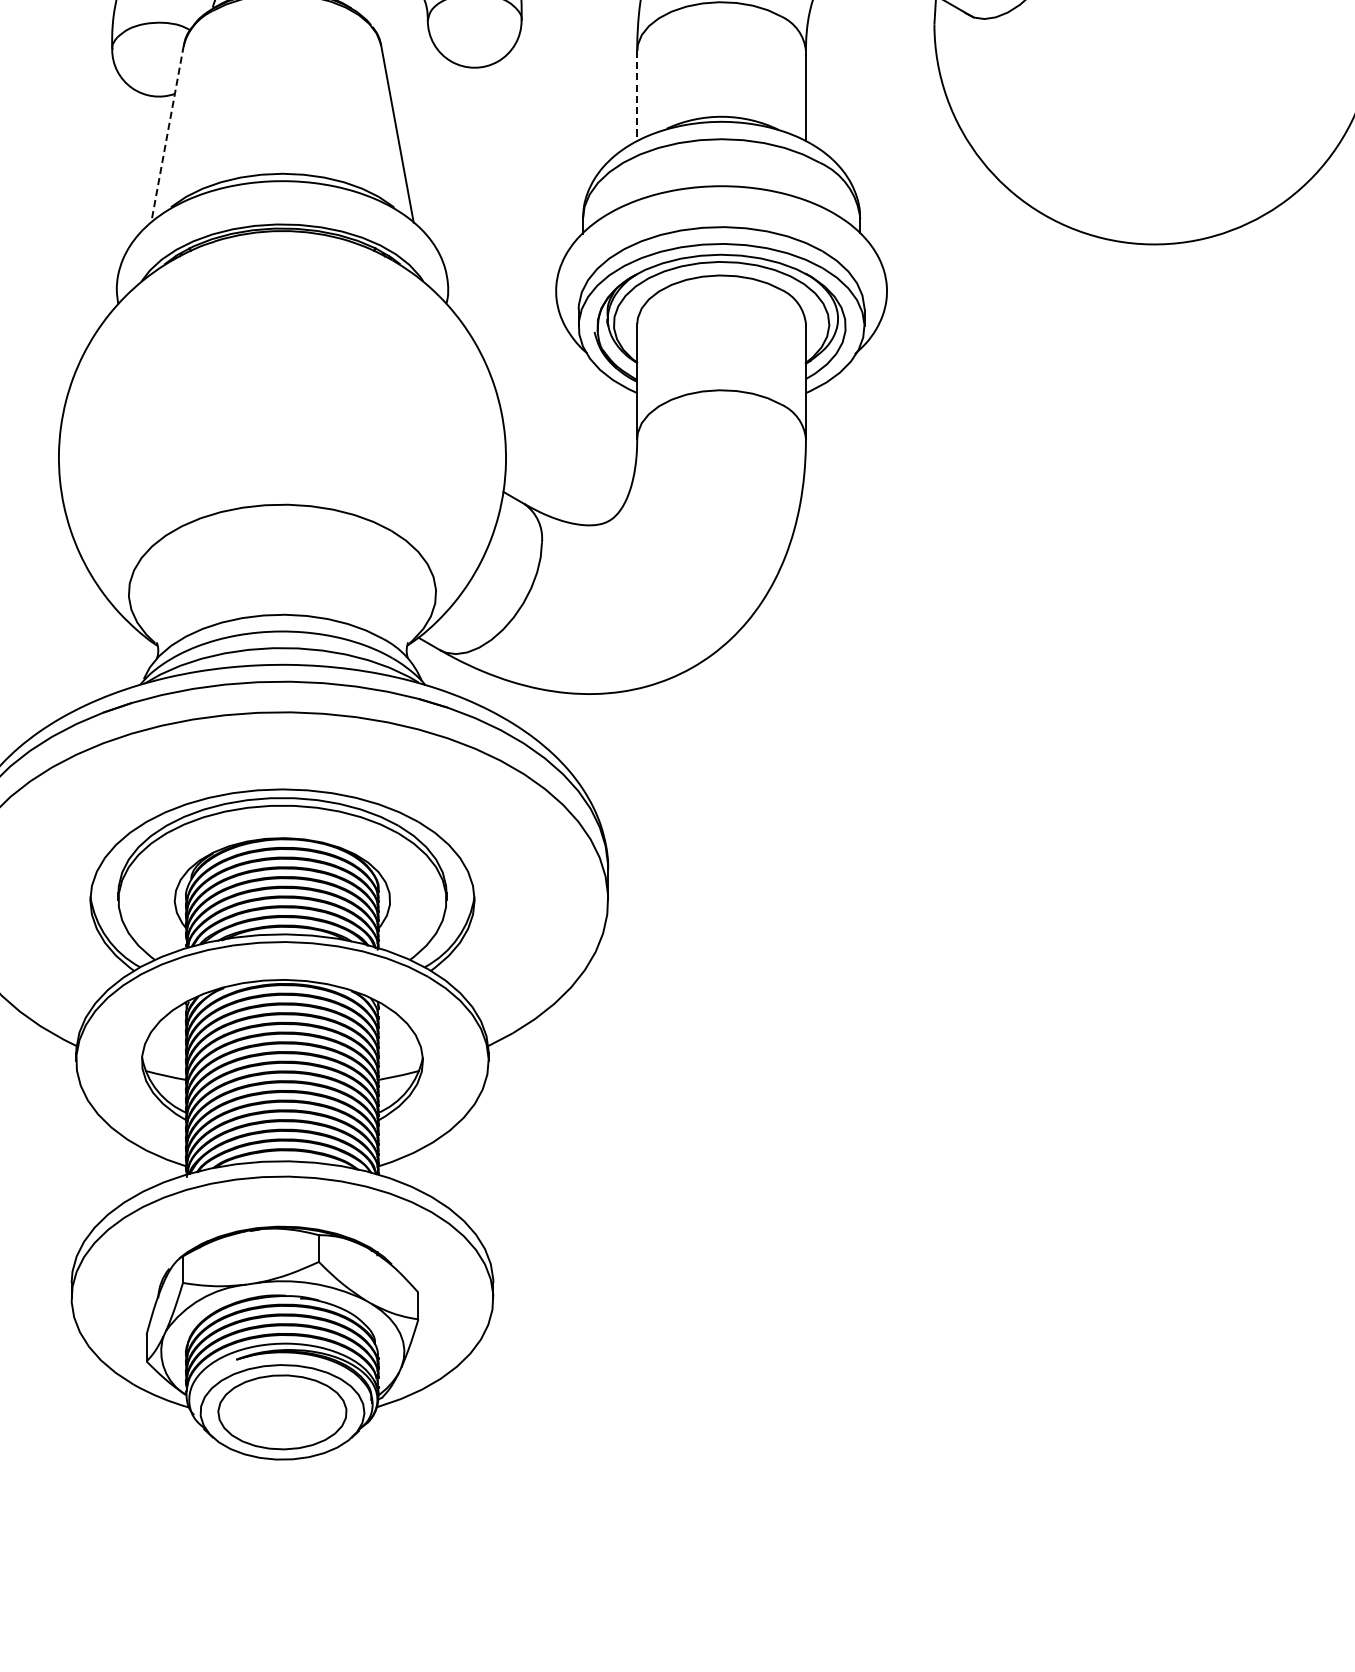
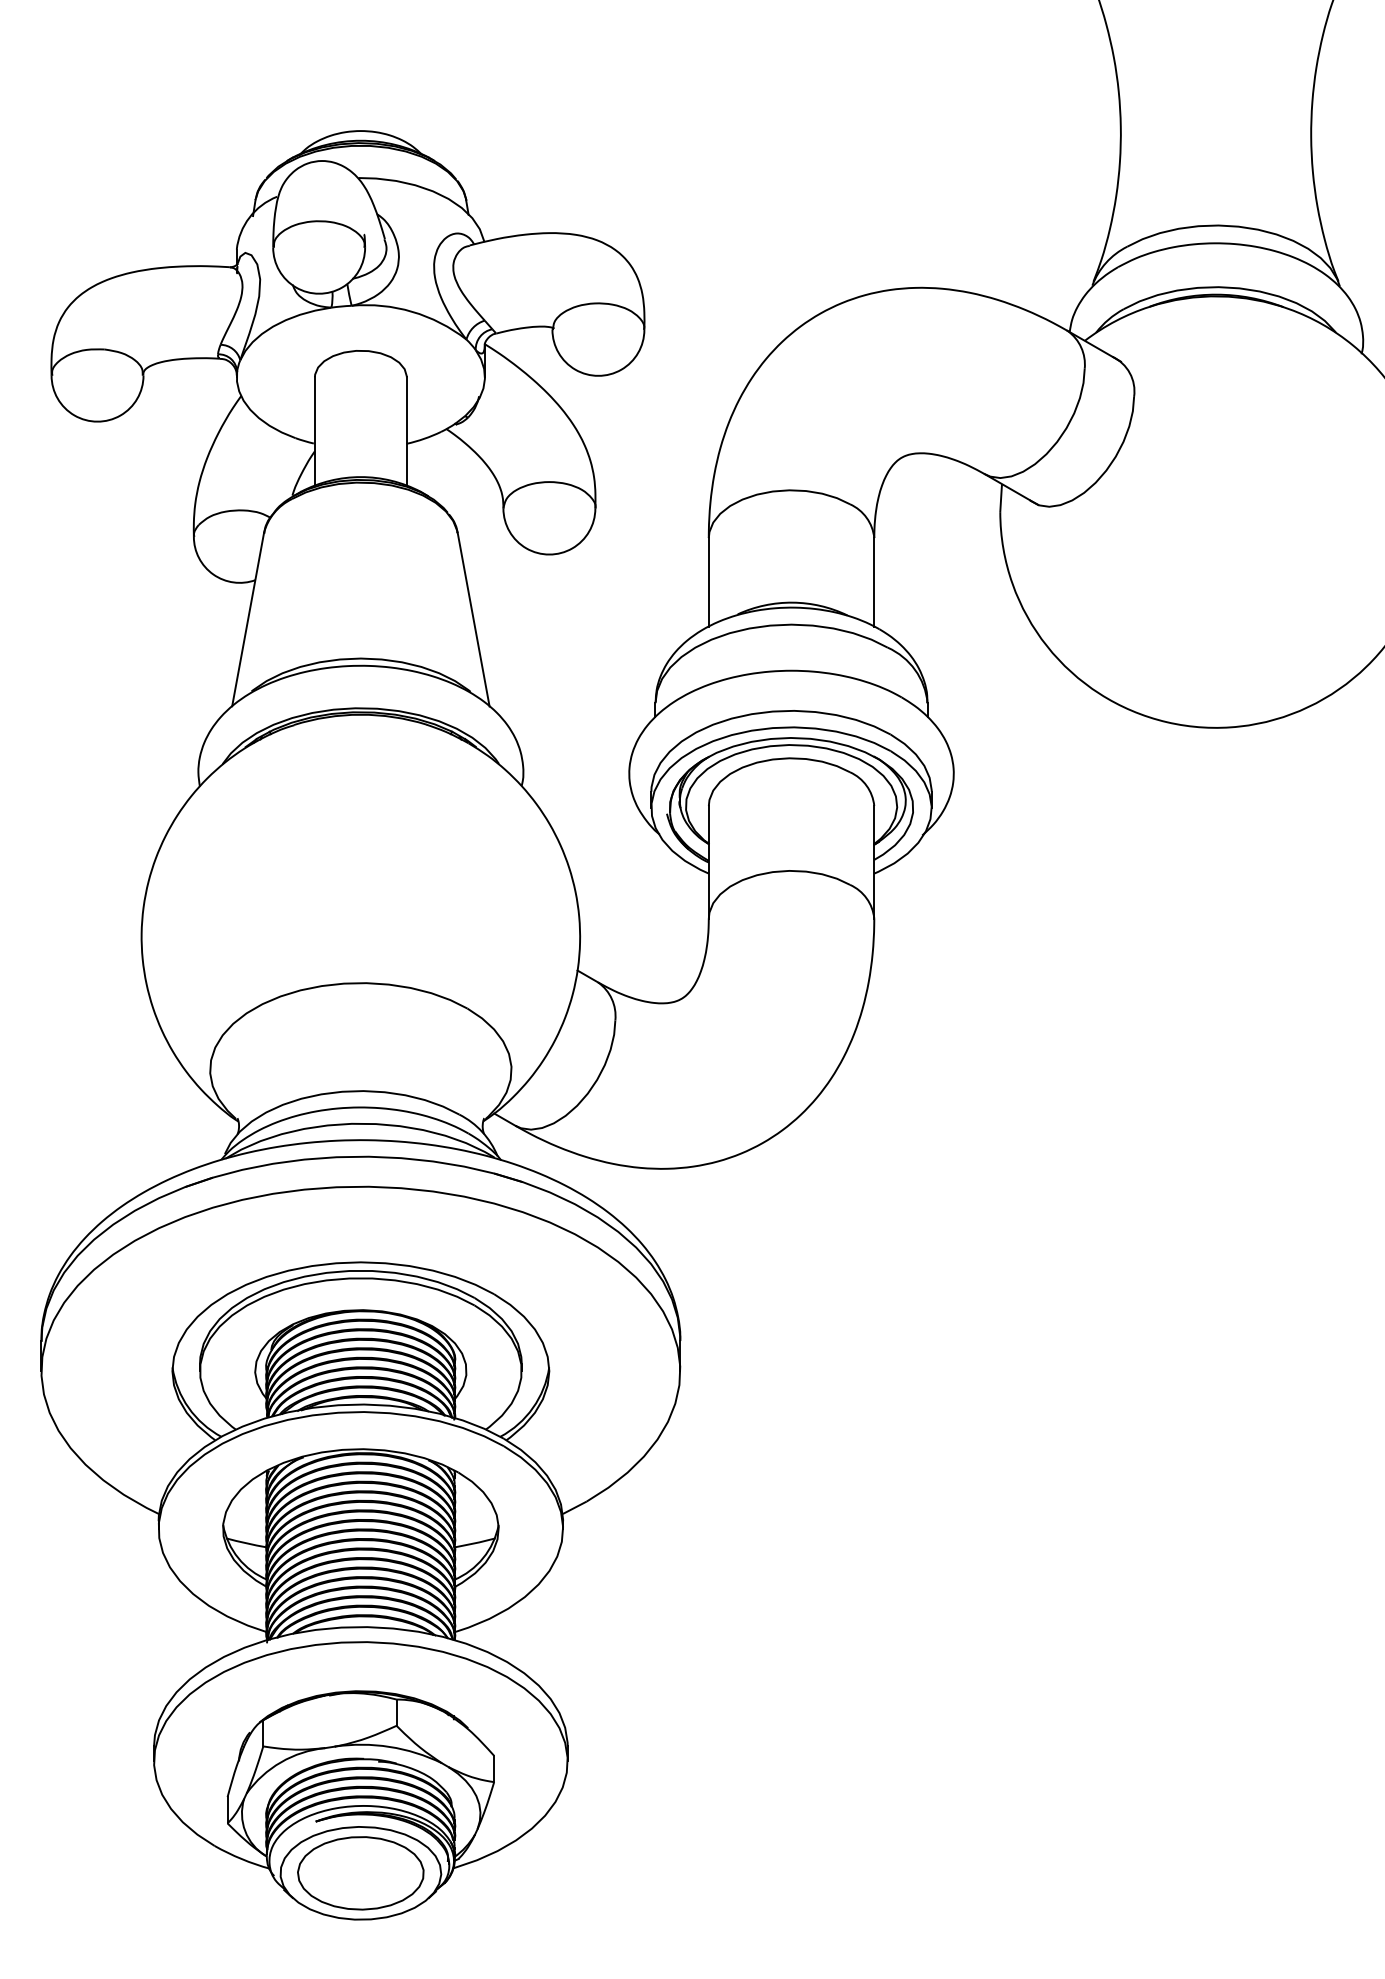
line: (636, 96) -> (708, 582), dashed -> solid
line: (167, 134) -> (248, 620), dashed -> solid

